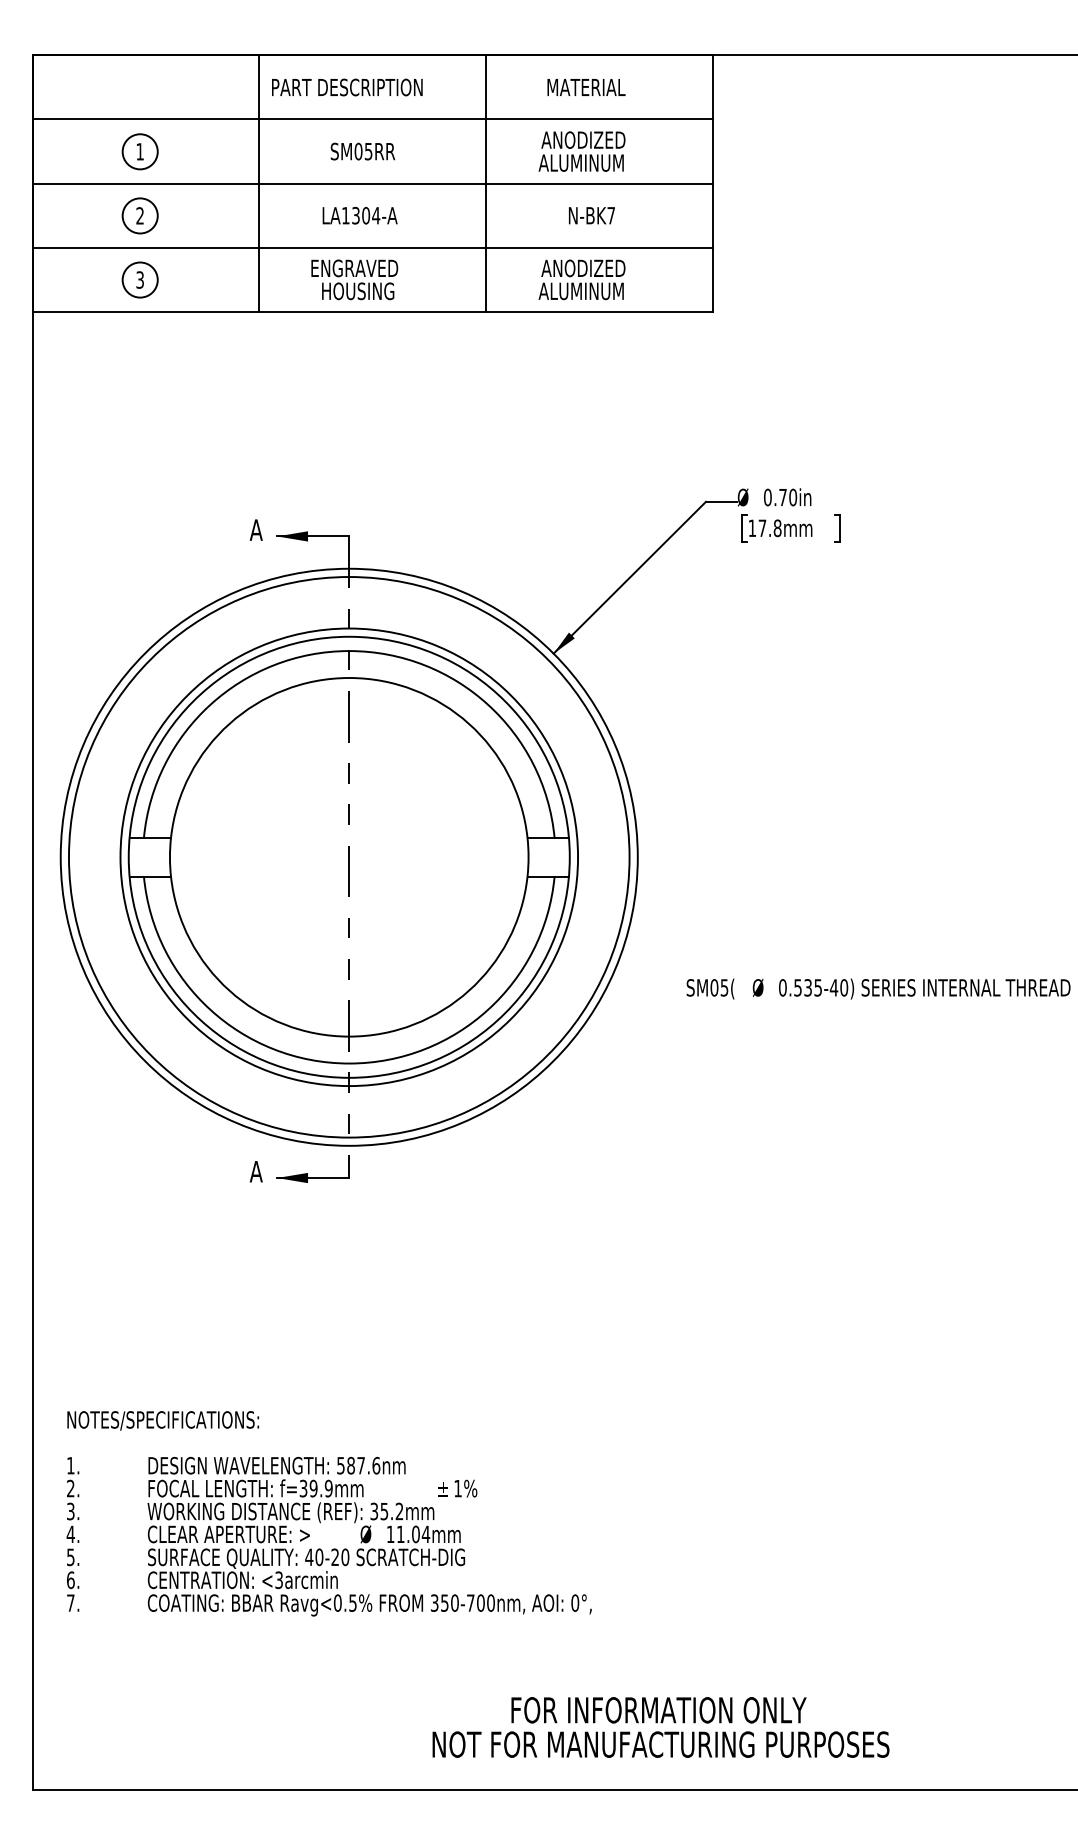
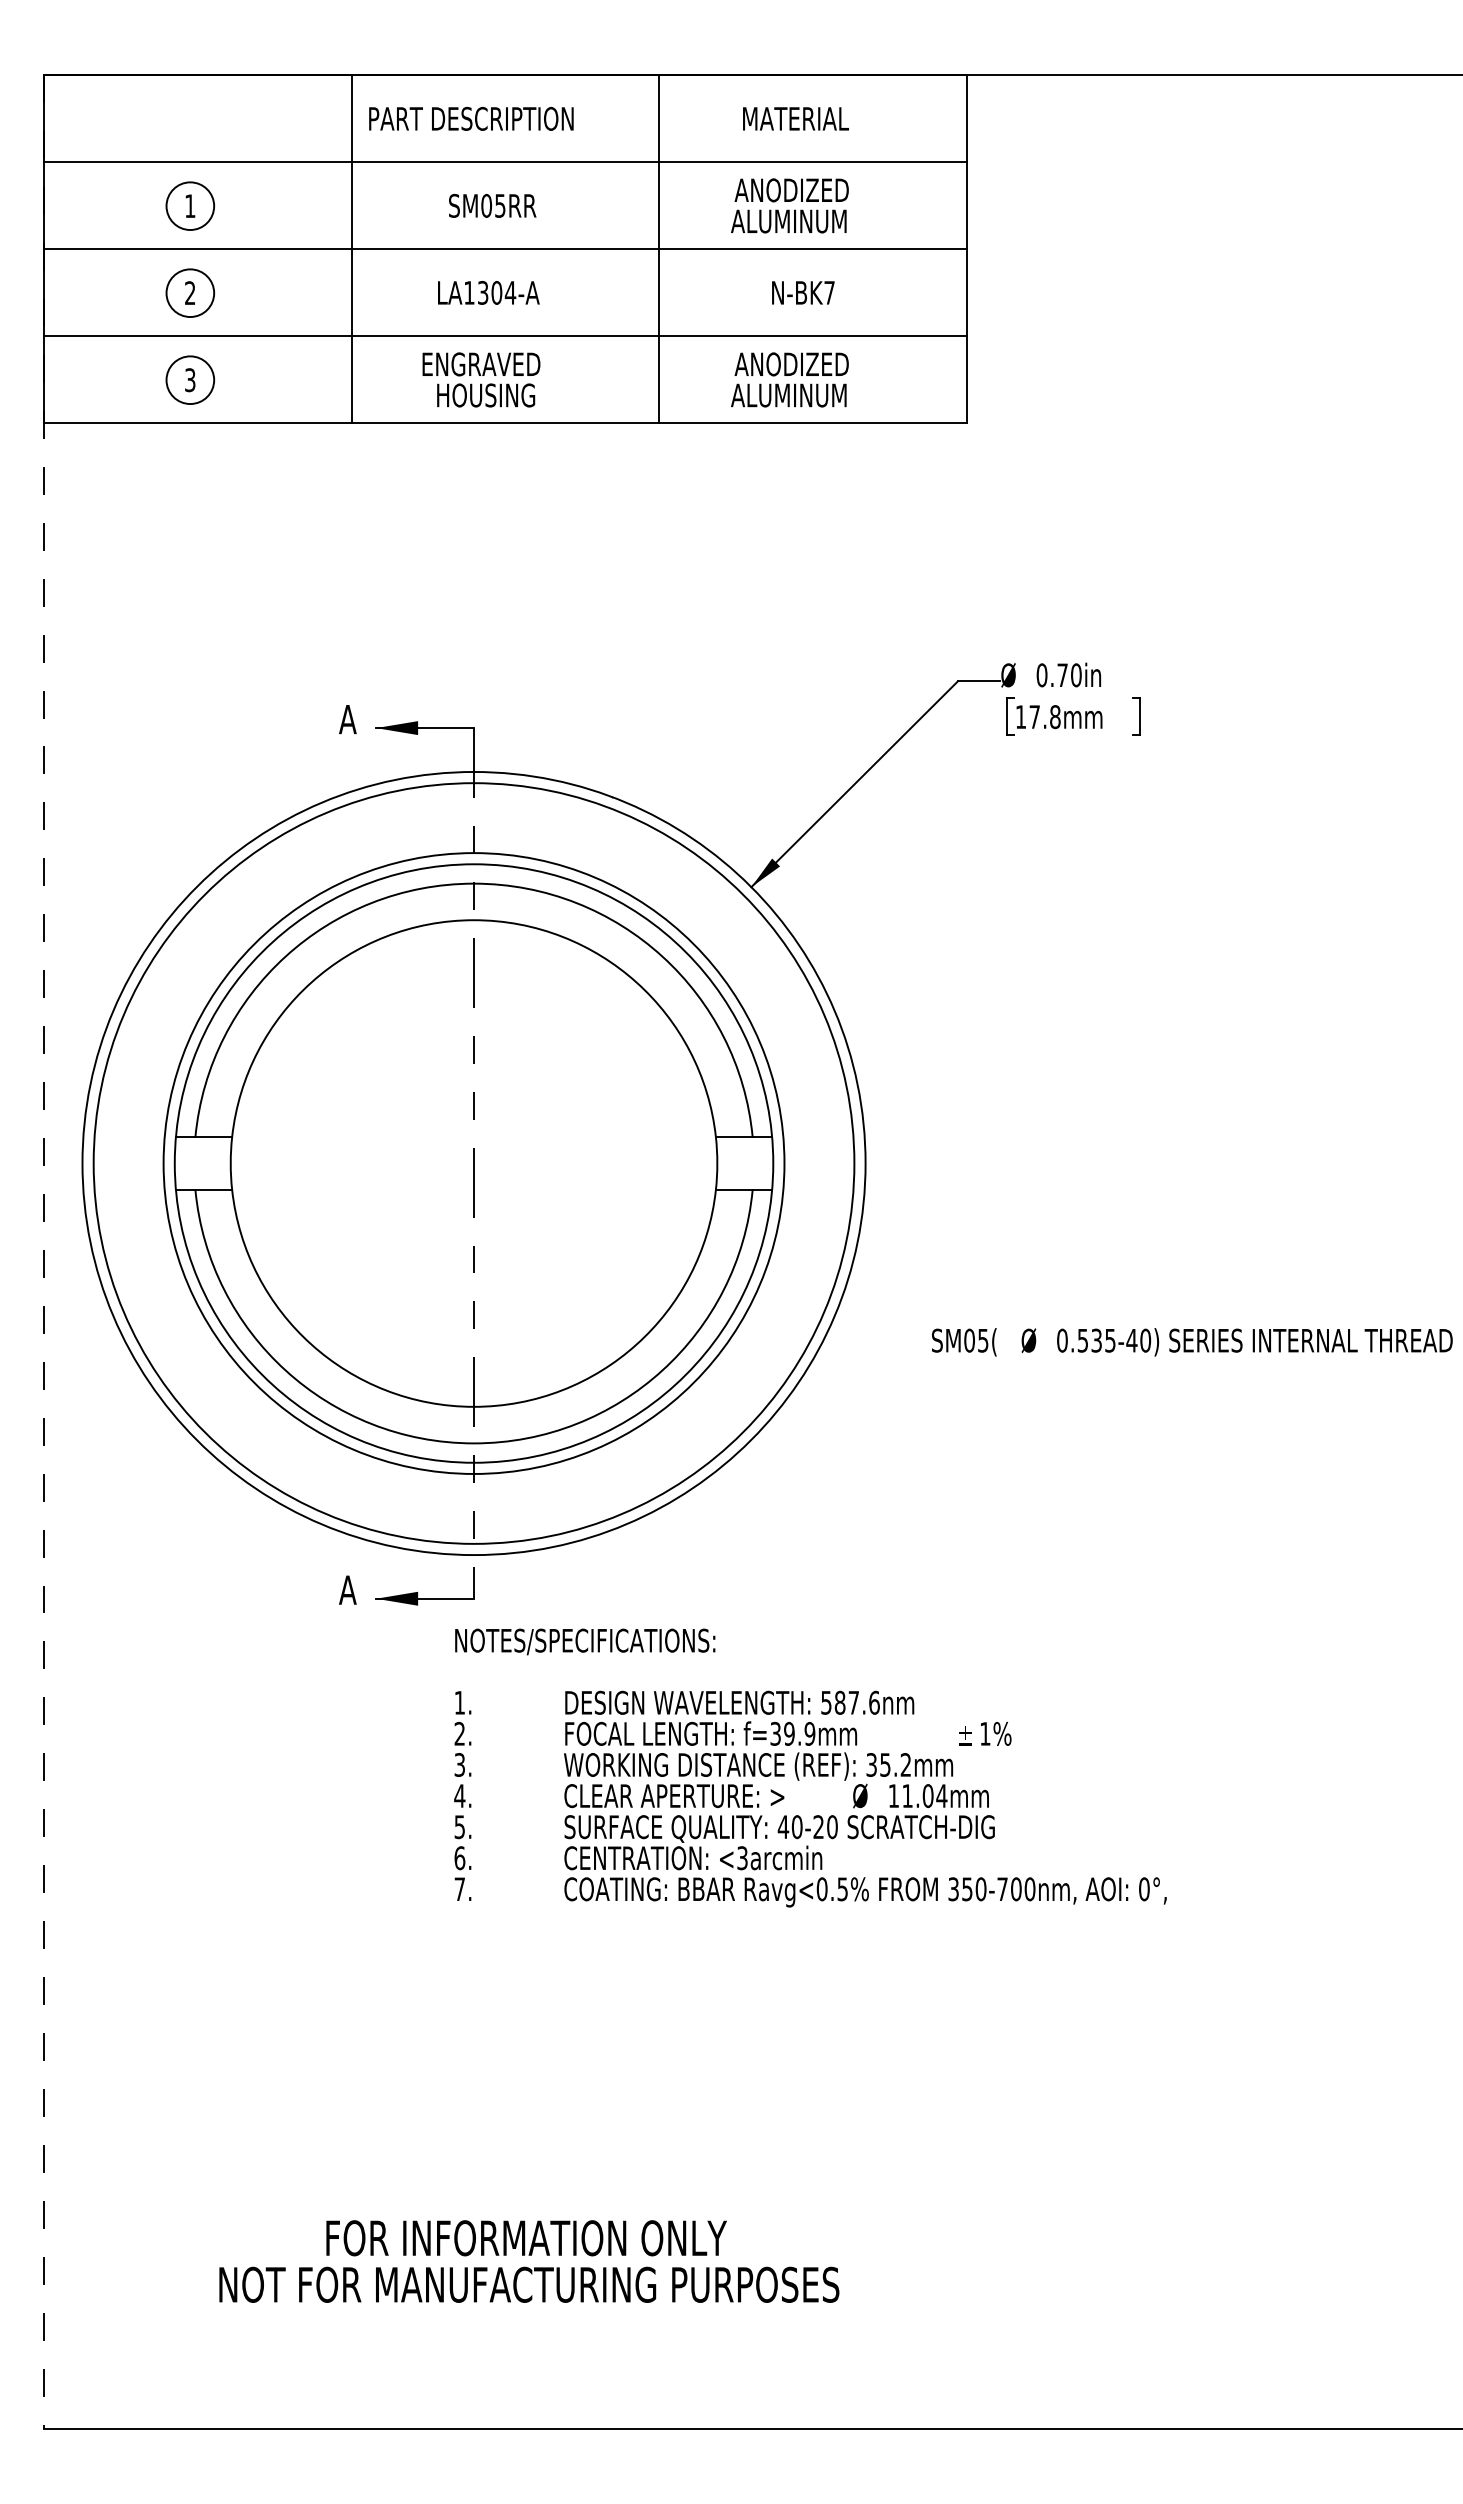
line: (32, 922) -> (44, 1252), solid -> dashed
text: (328, 1513) -> (809, 1767), moved
text: (660, 1727) -> (528, 2261), moved

